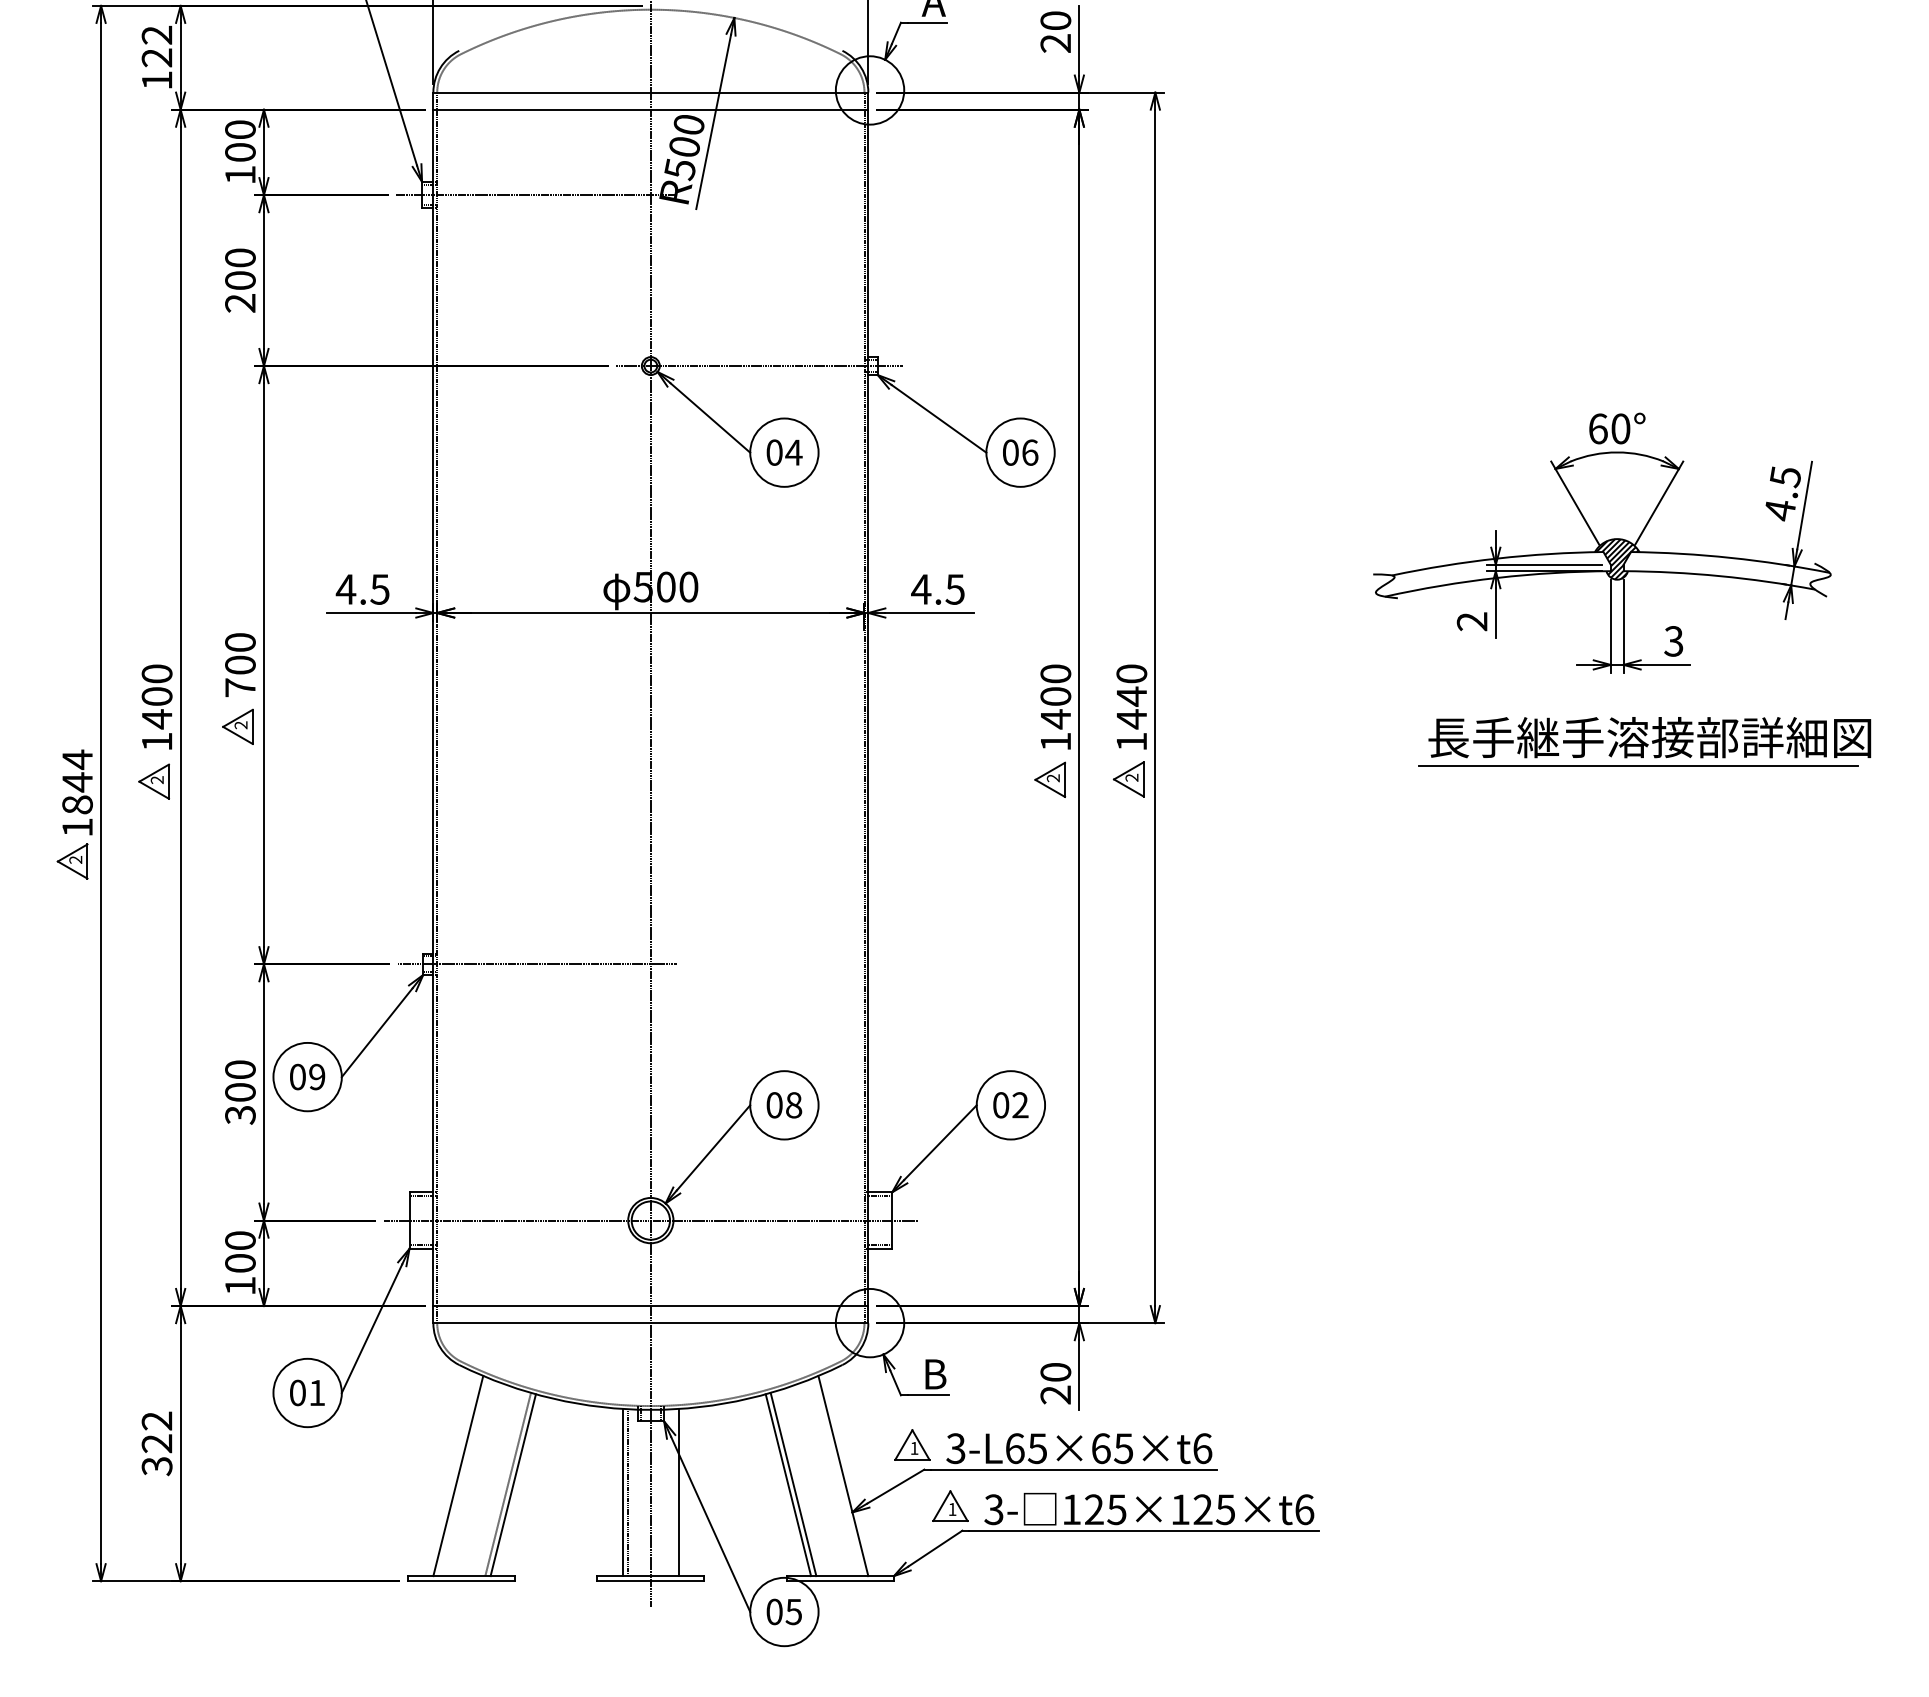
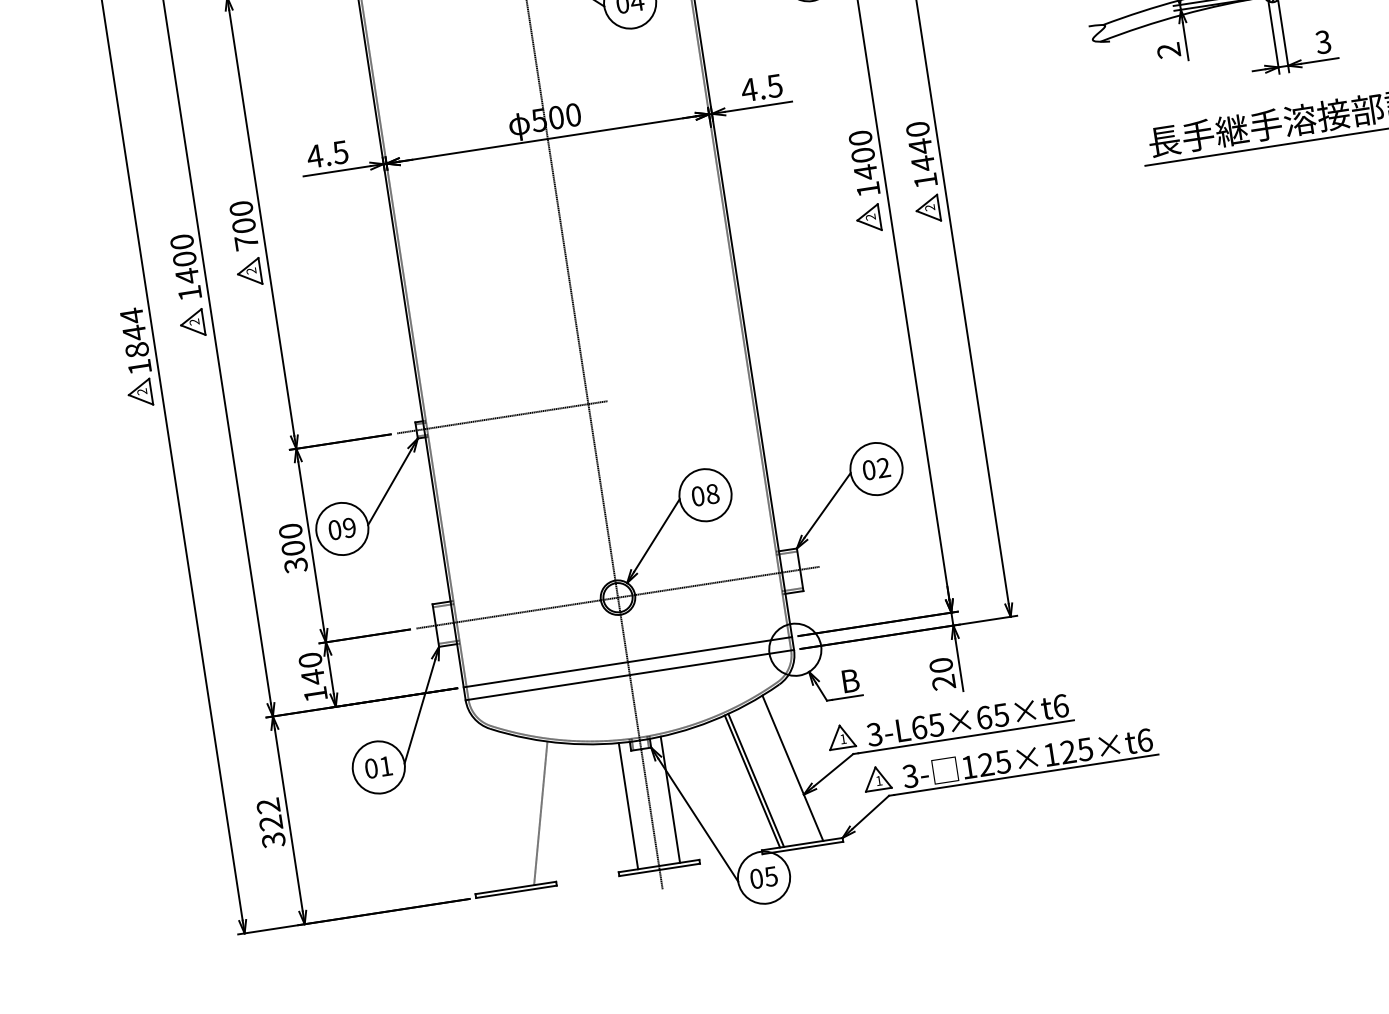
text: (240, 1263) -> (313, 677), 100 -> 140
line: (458, 1476) -> (502, 813), removed
line: (512, 1485) -> (544, 813), removed
line: (628, 1492) -> (632, 805), removed

